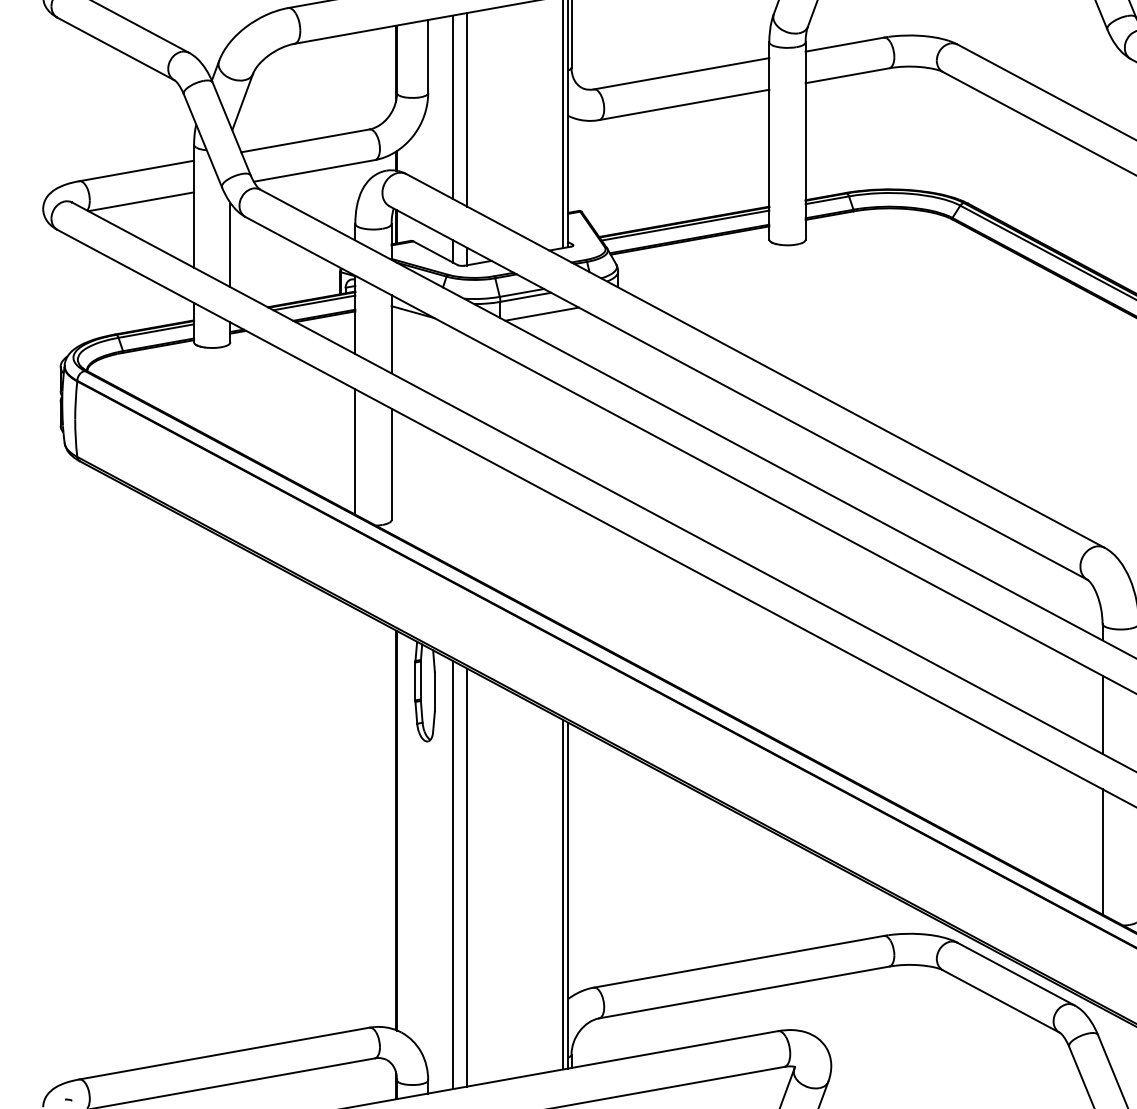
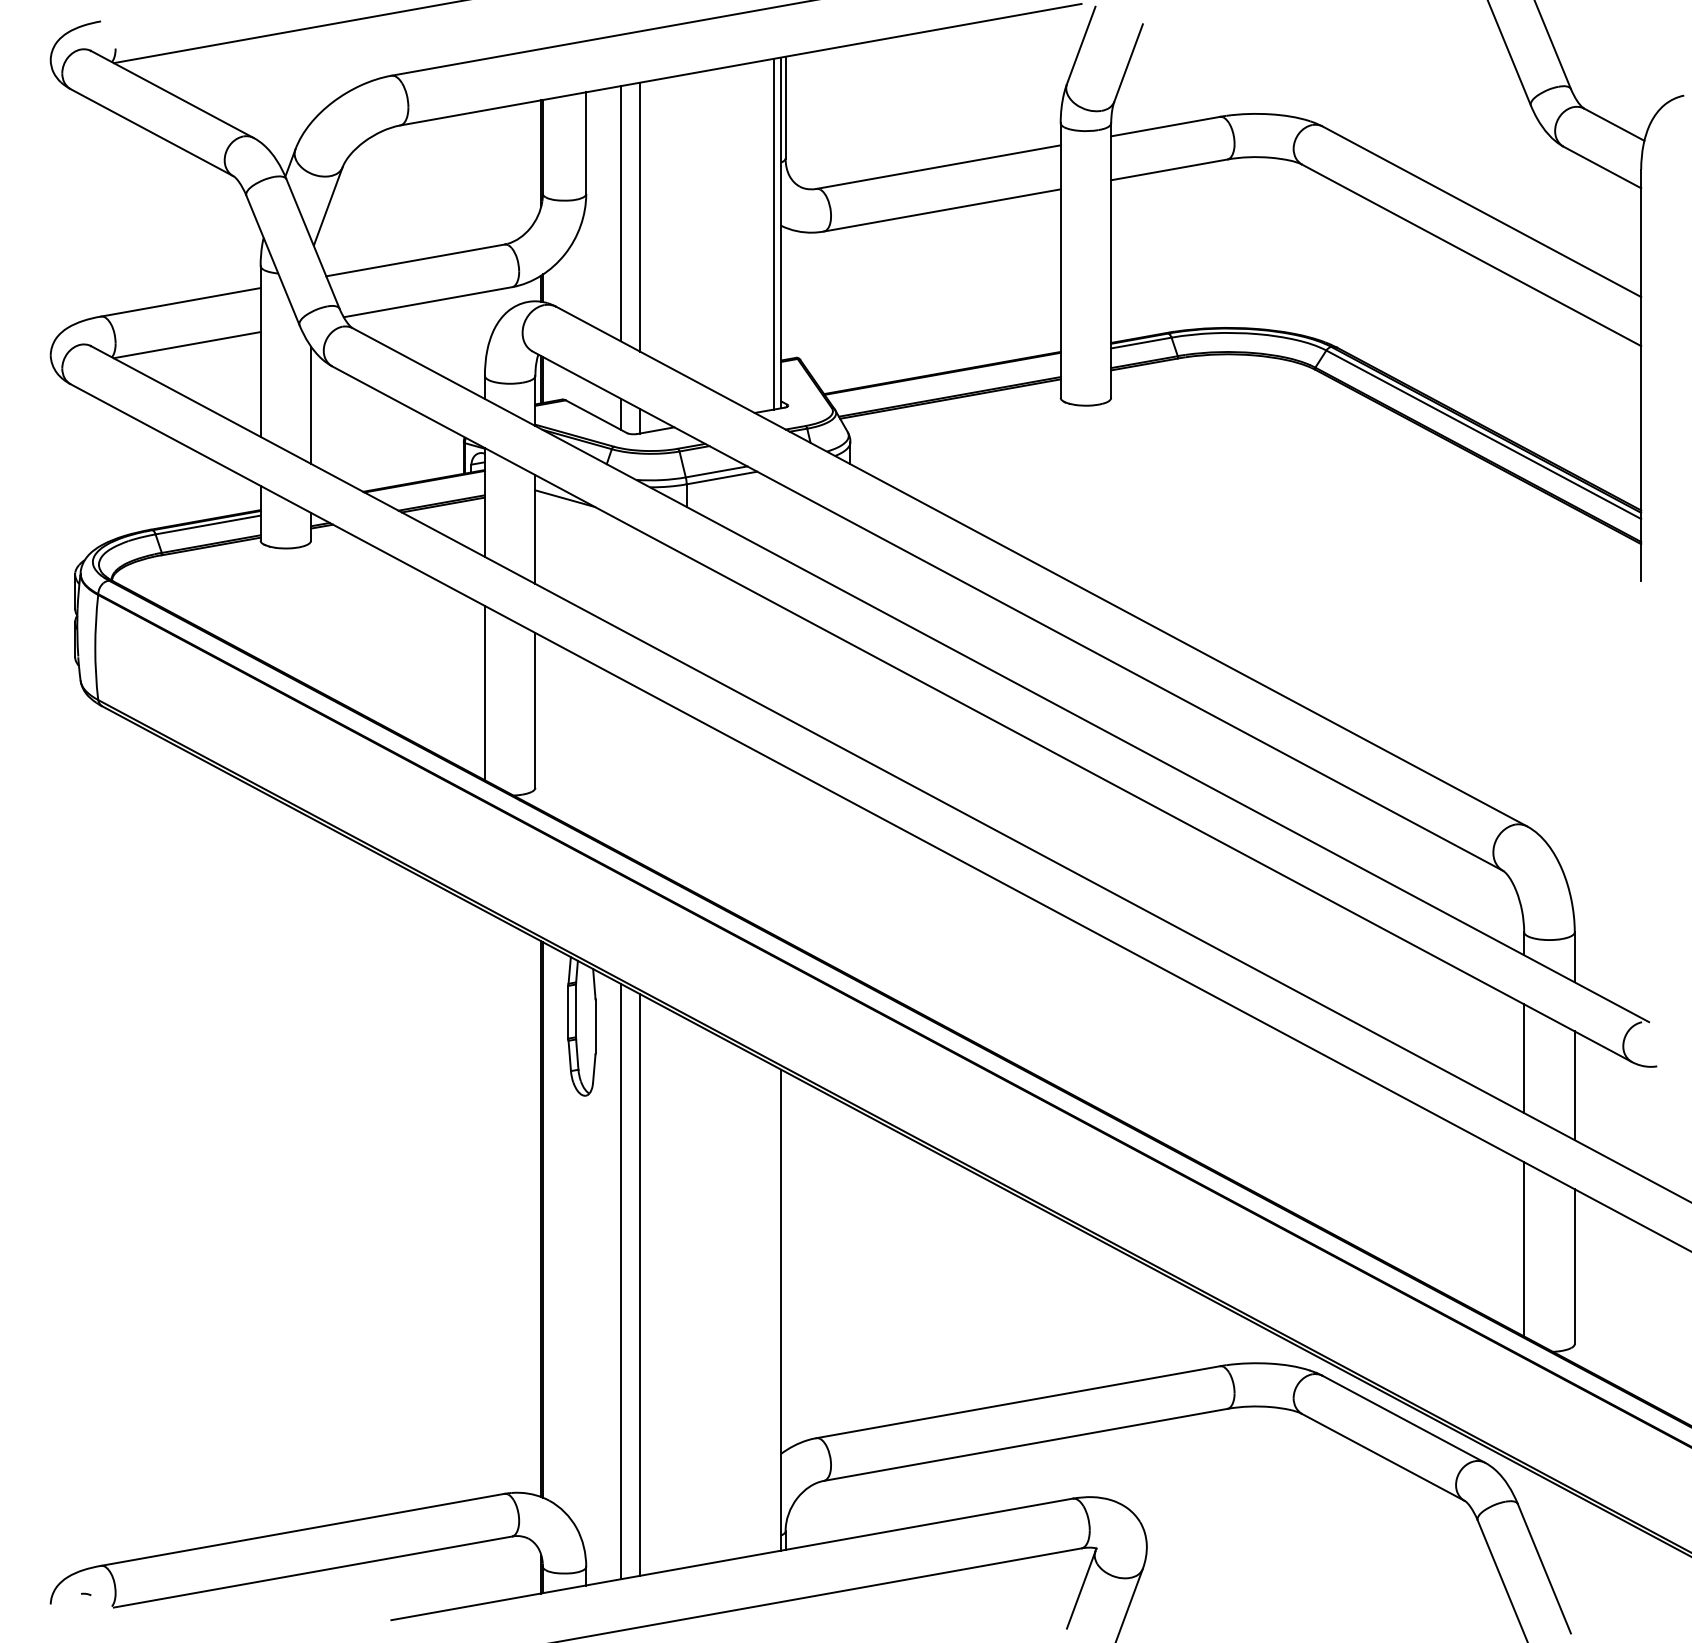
line: (685, 225) -> (943, 378), removed
line: (314, 302) -> (427, 485), removed
line: (541, 314) -> (744, 501), removed
line: (563, 894) -> (774, 1308), removed

